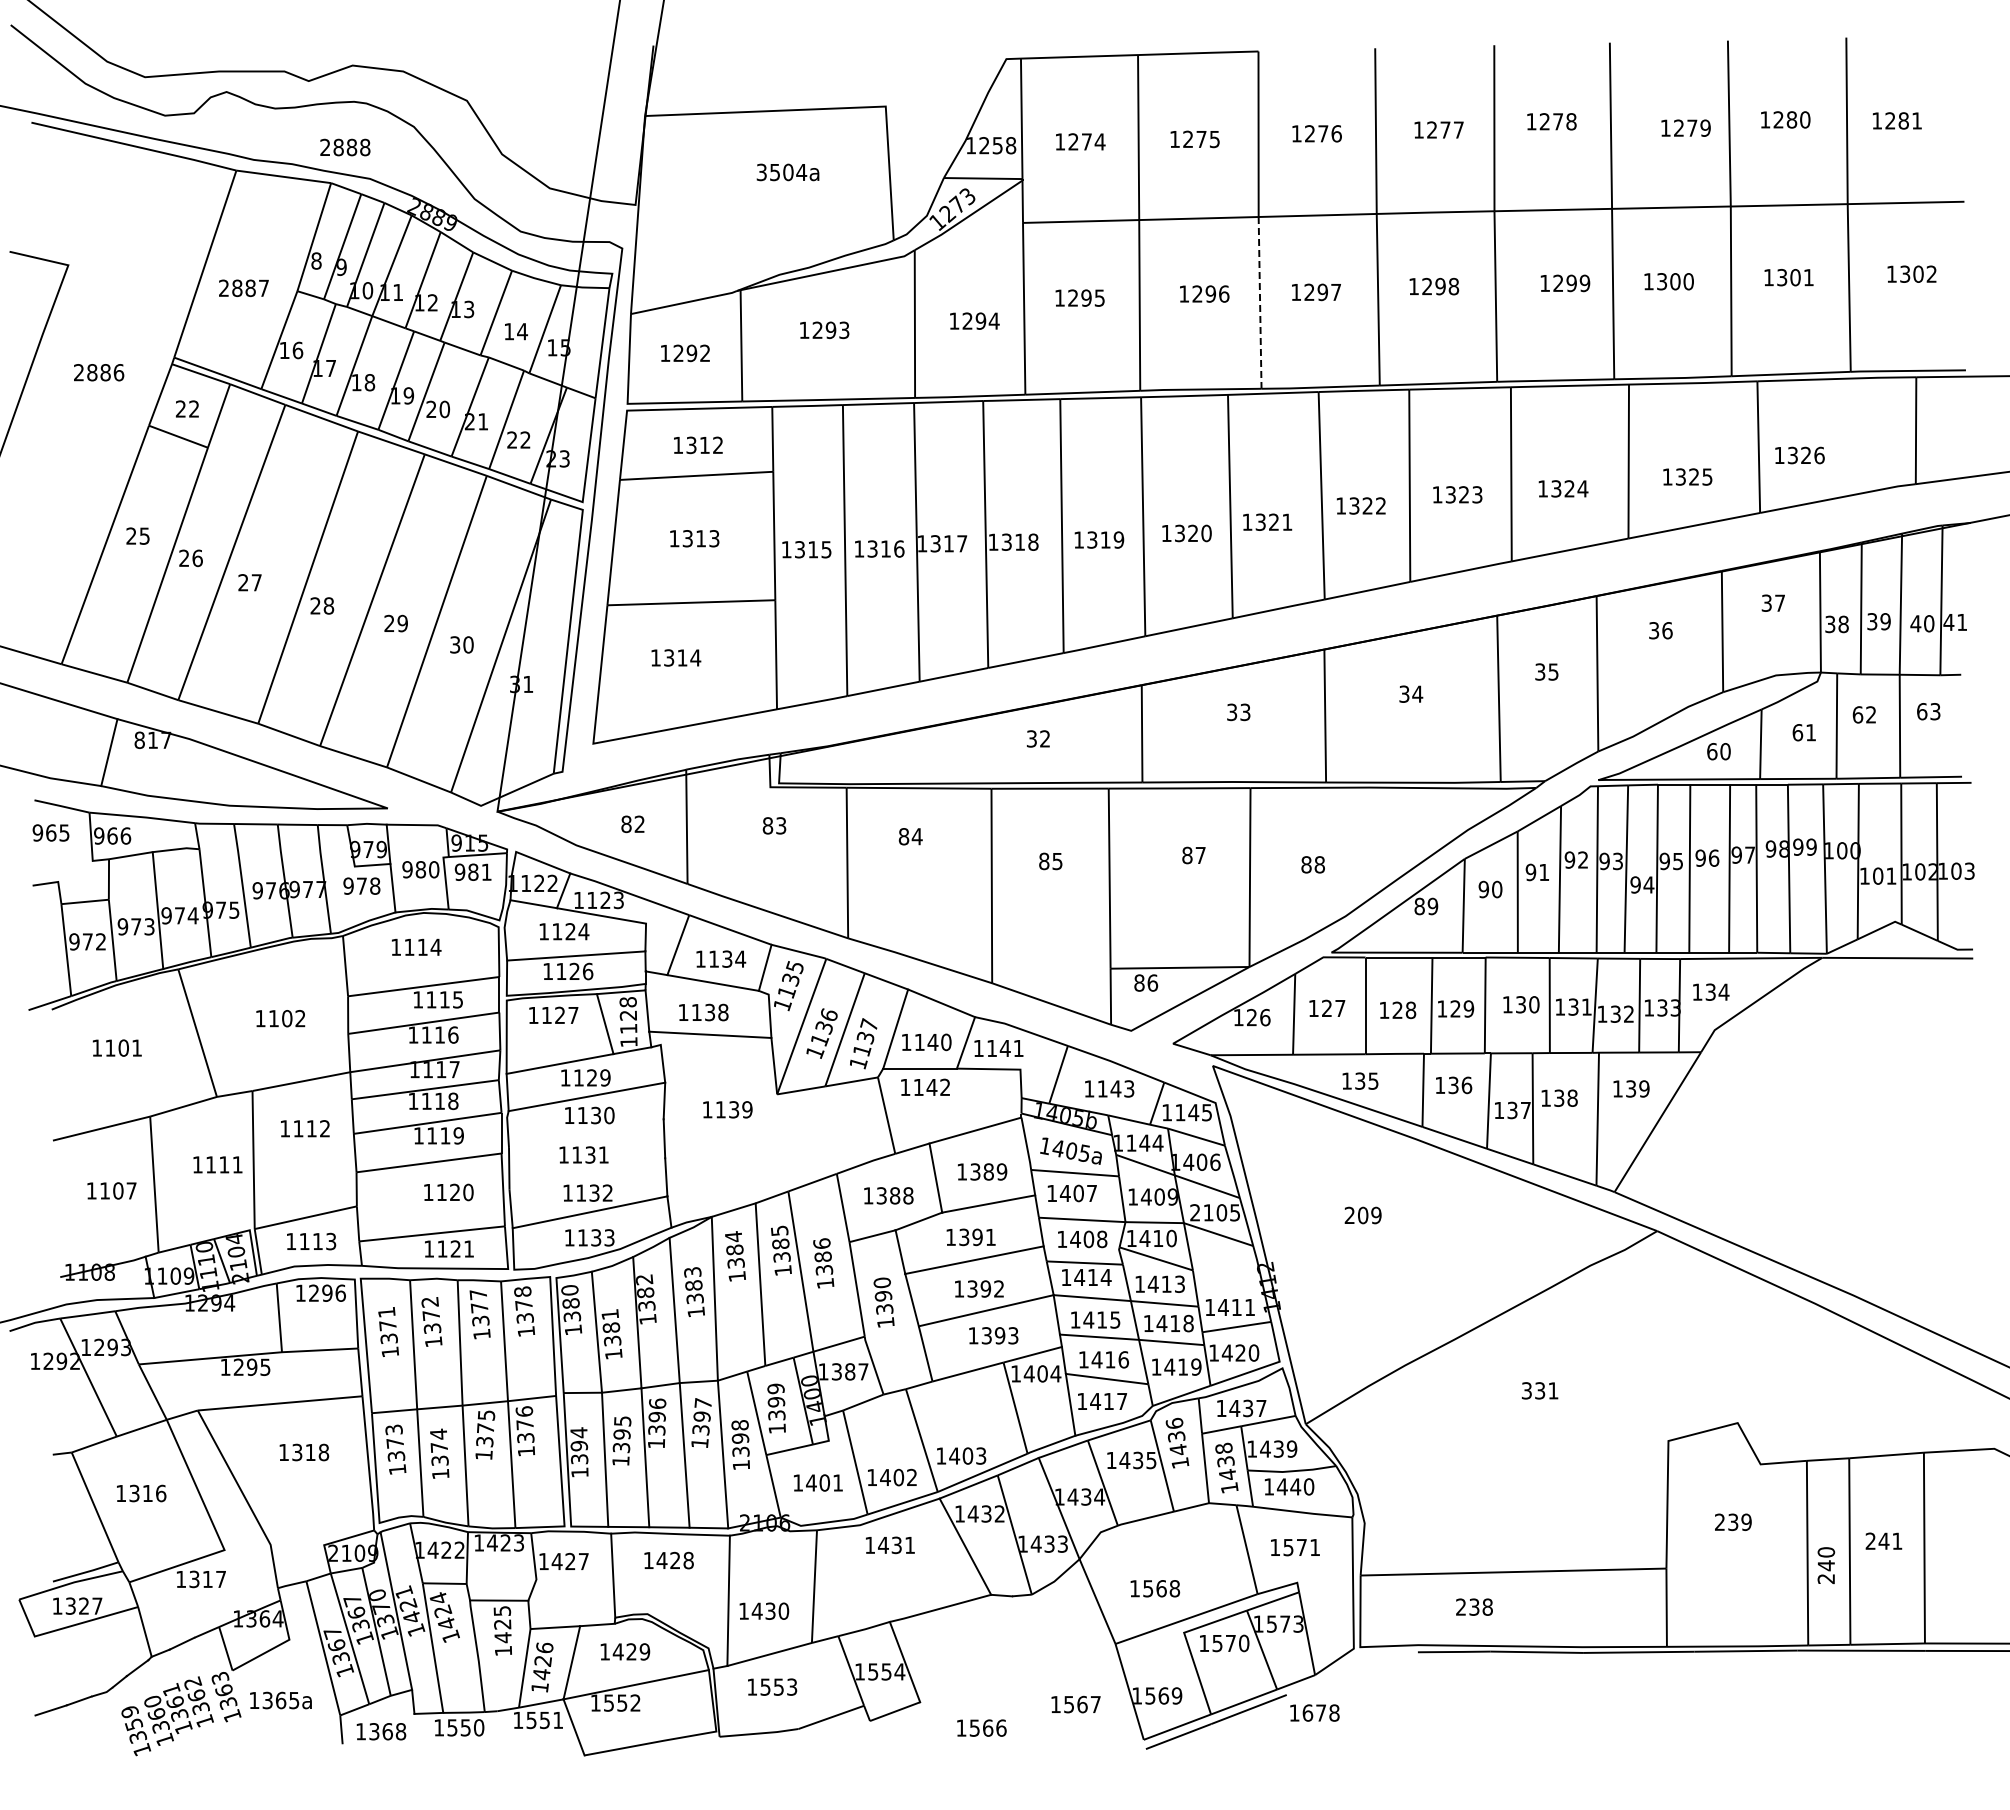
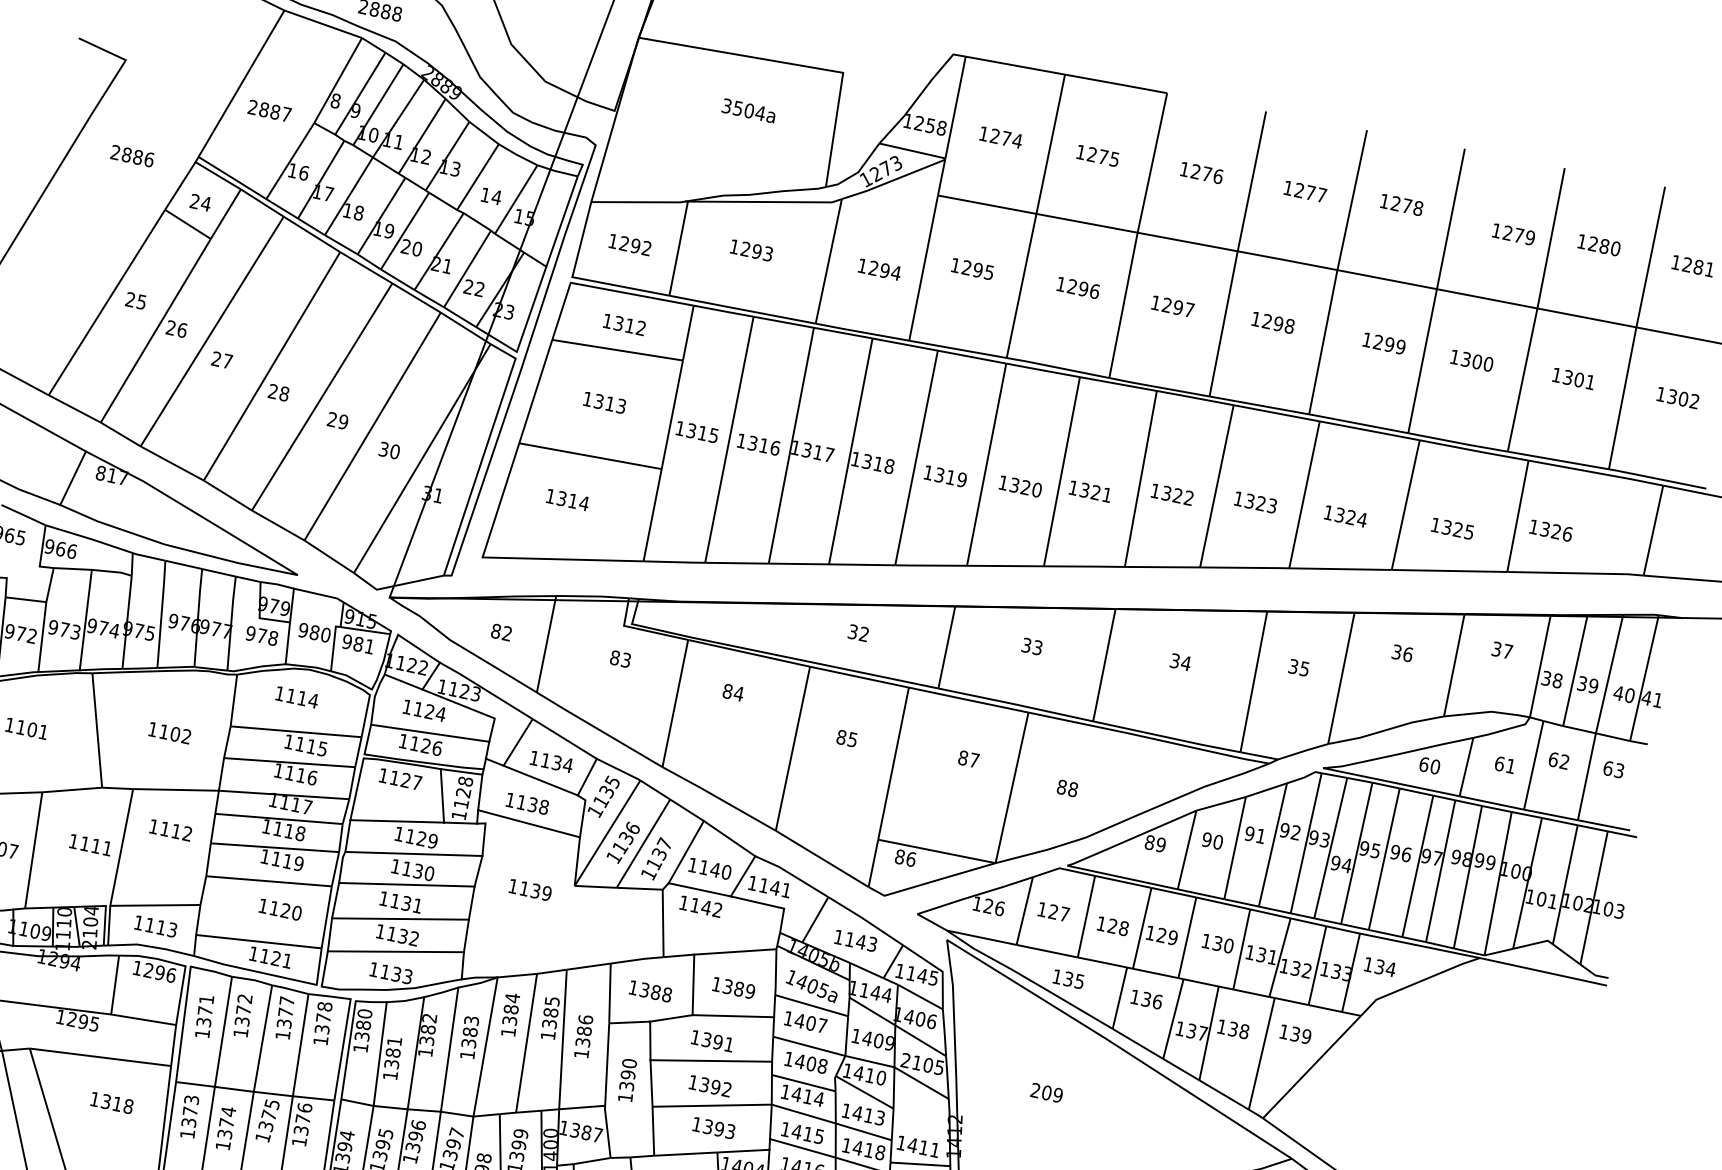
line: (1260, 302) -> (1123, 305), dashed -> solid
text: (193, 408) -> (205, 203), 22 -> 24
line: (586, 1133) -> (407, 884), added
line: (587, 1173) -> (400, 918), added

